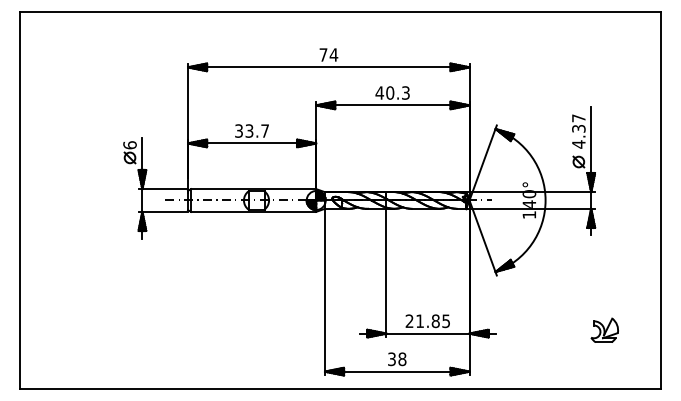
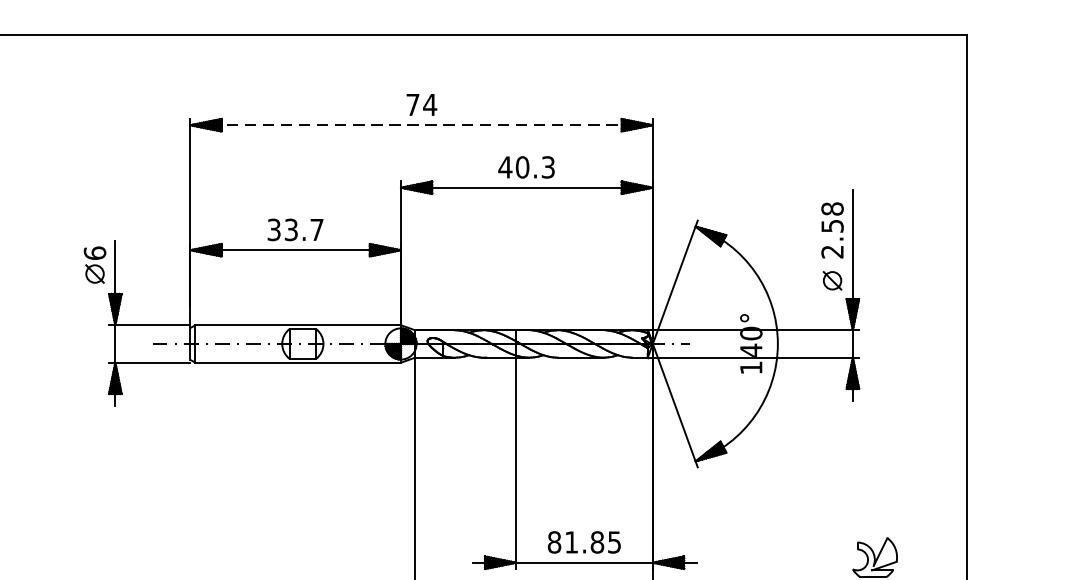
line: (328, 67) -> (421, 125), solid -> dashed
text: (578, 131) -> (831, 230), 4.37 -> 2.58
text: (409, 321) -> (554, 542), 21.85 -> 81.85

